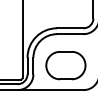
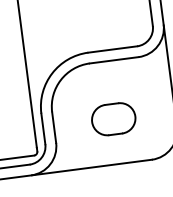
part: (65, 65) -> (112, 118), size x0.6

